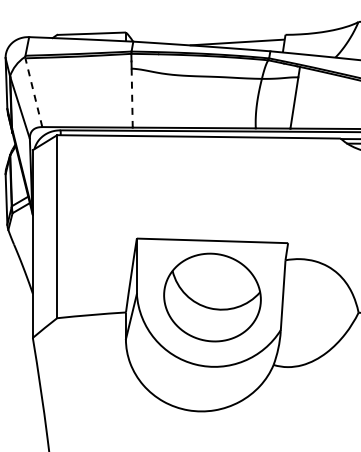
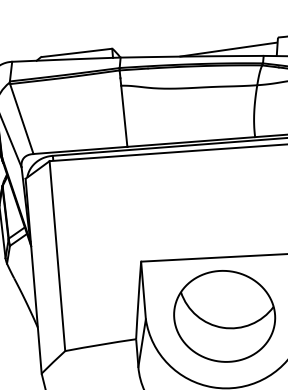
line: (33, 92) -> (21, 118), dashed -> solid
line: (132, 98) -> (124, 116), dashed -> solid

